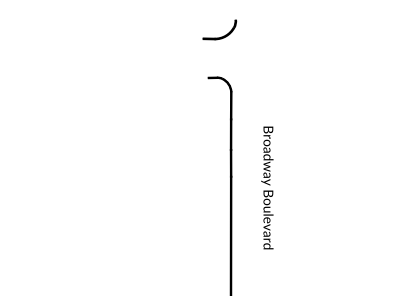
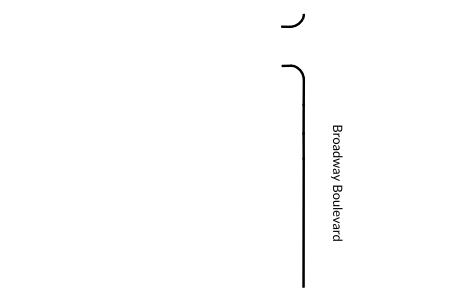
part: (219, 29) -> (292, 20), size x0.71
text: (267, 187) -> (336, 182), moved

